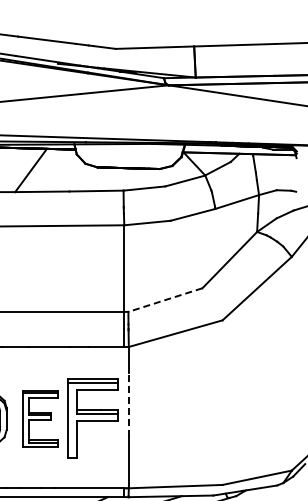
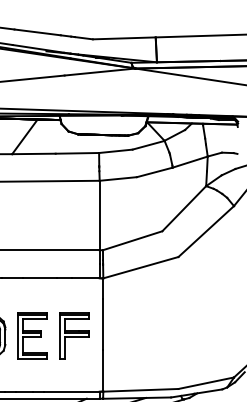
line: (165, 300) -> (132, 241), dashed -> solid
line: (128, 404) -> (103, 324), dashed -> solid
part: (92, 418) -> (74, 335), size x0.71

